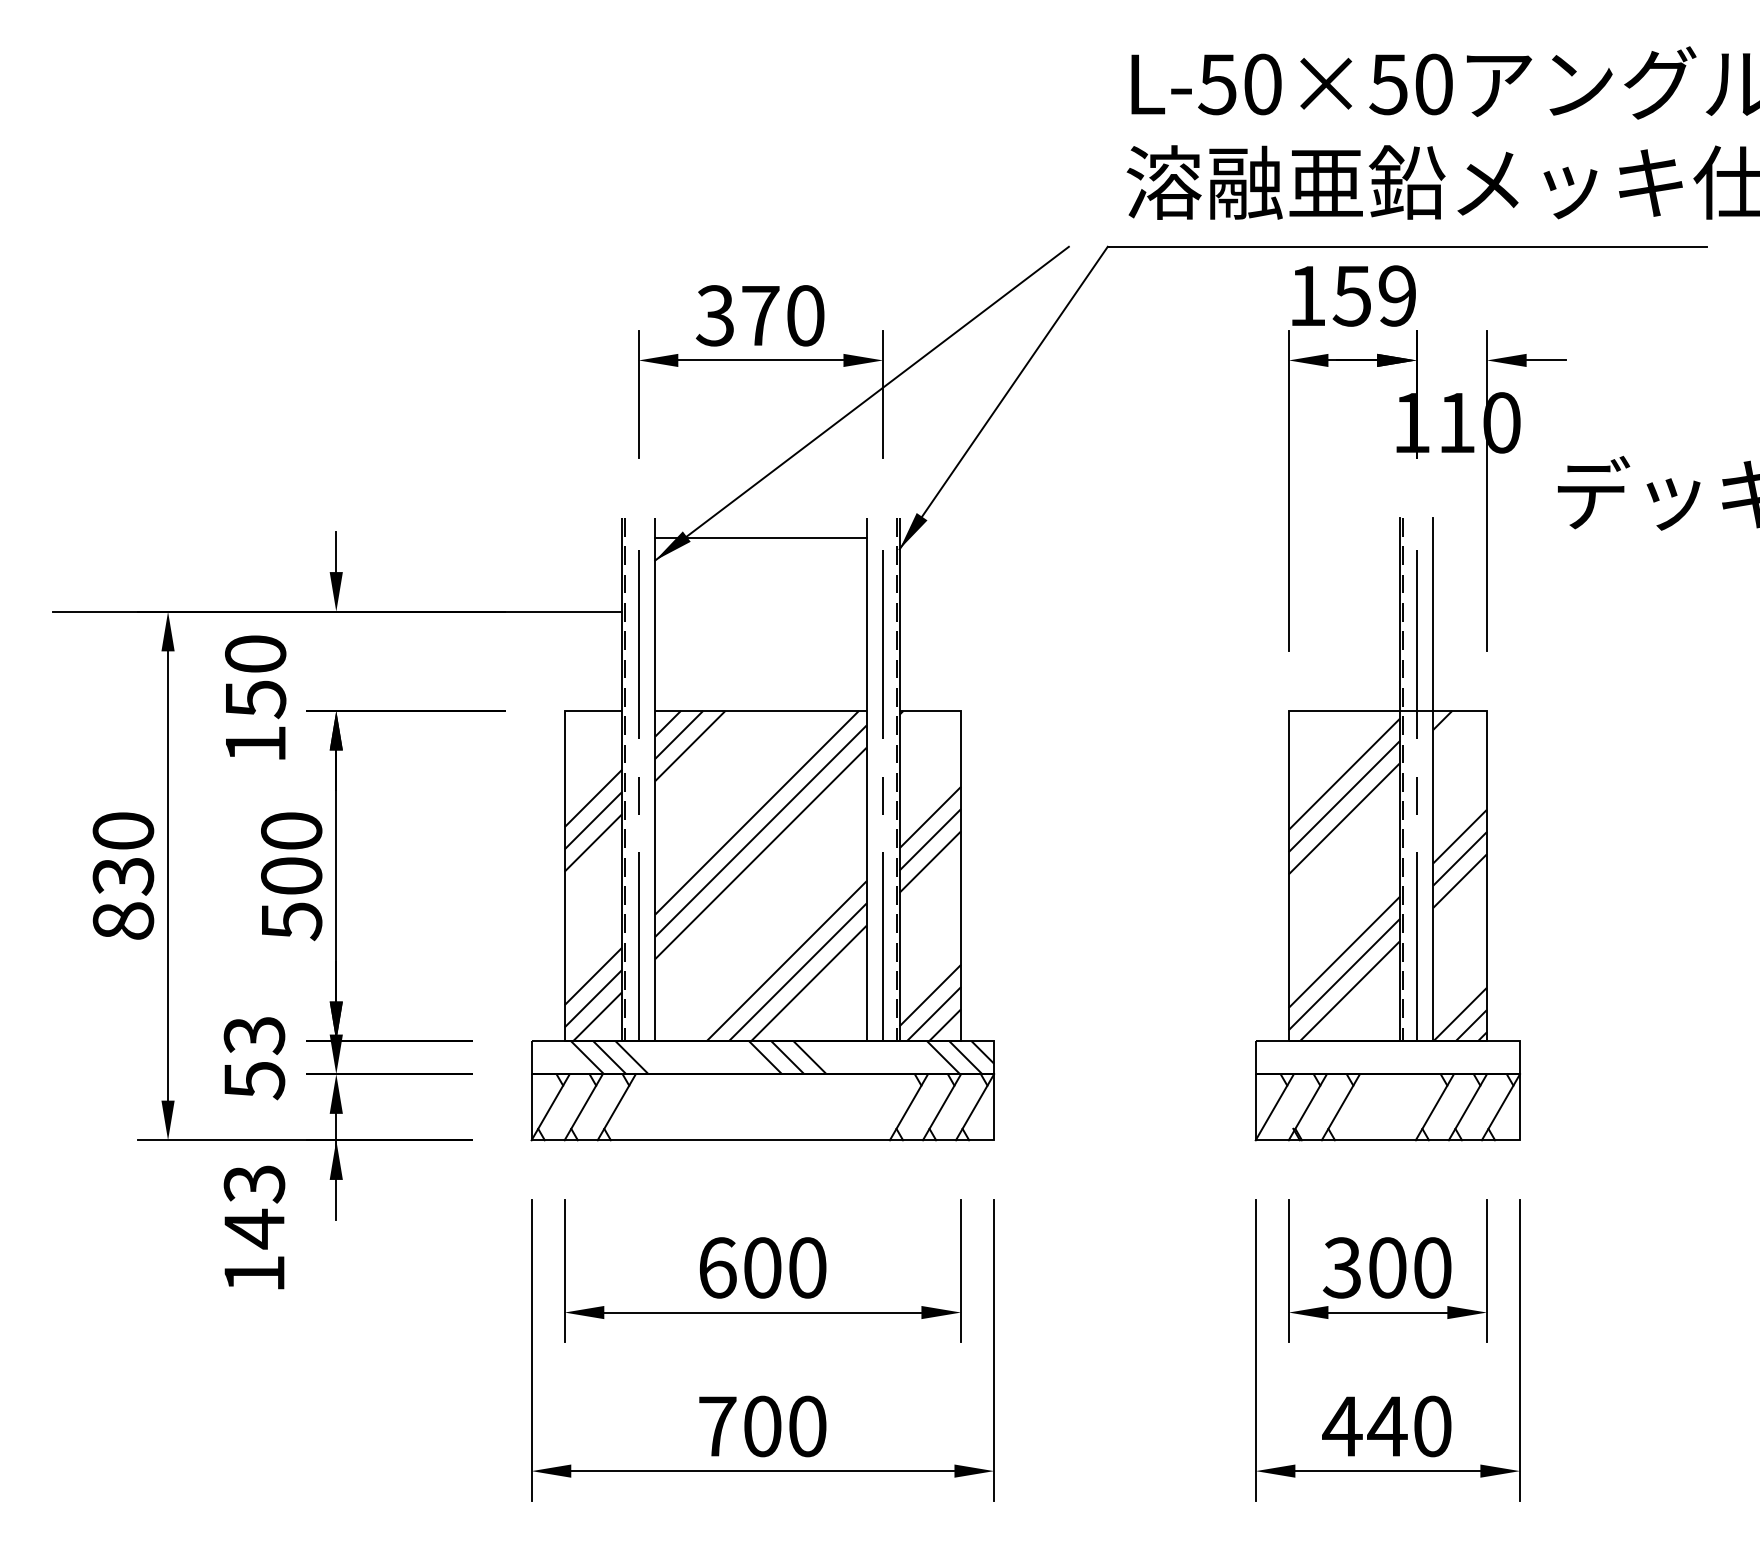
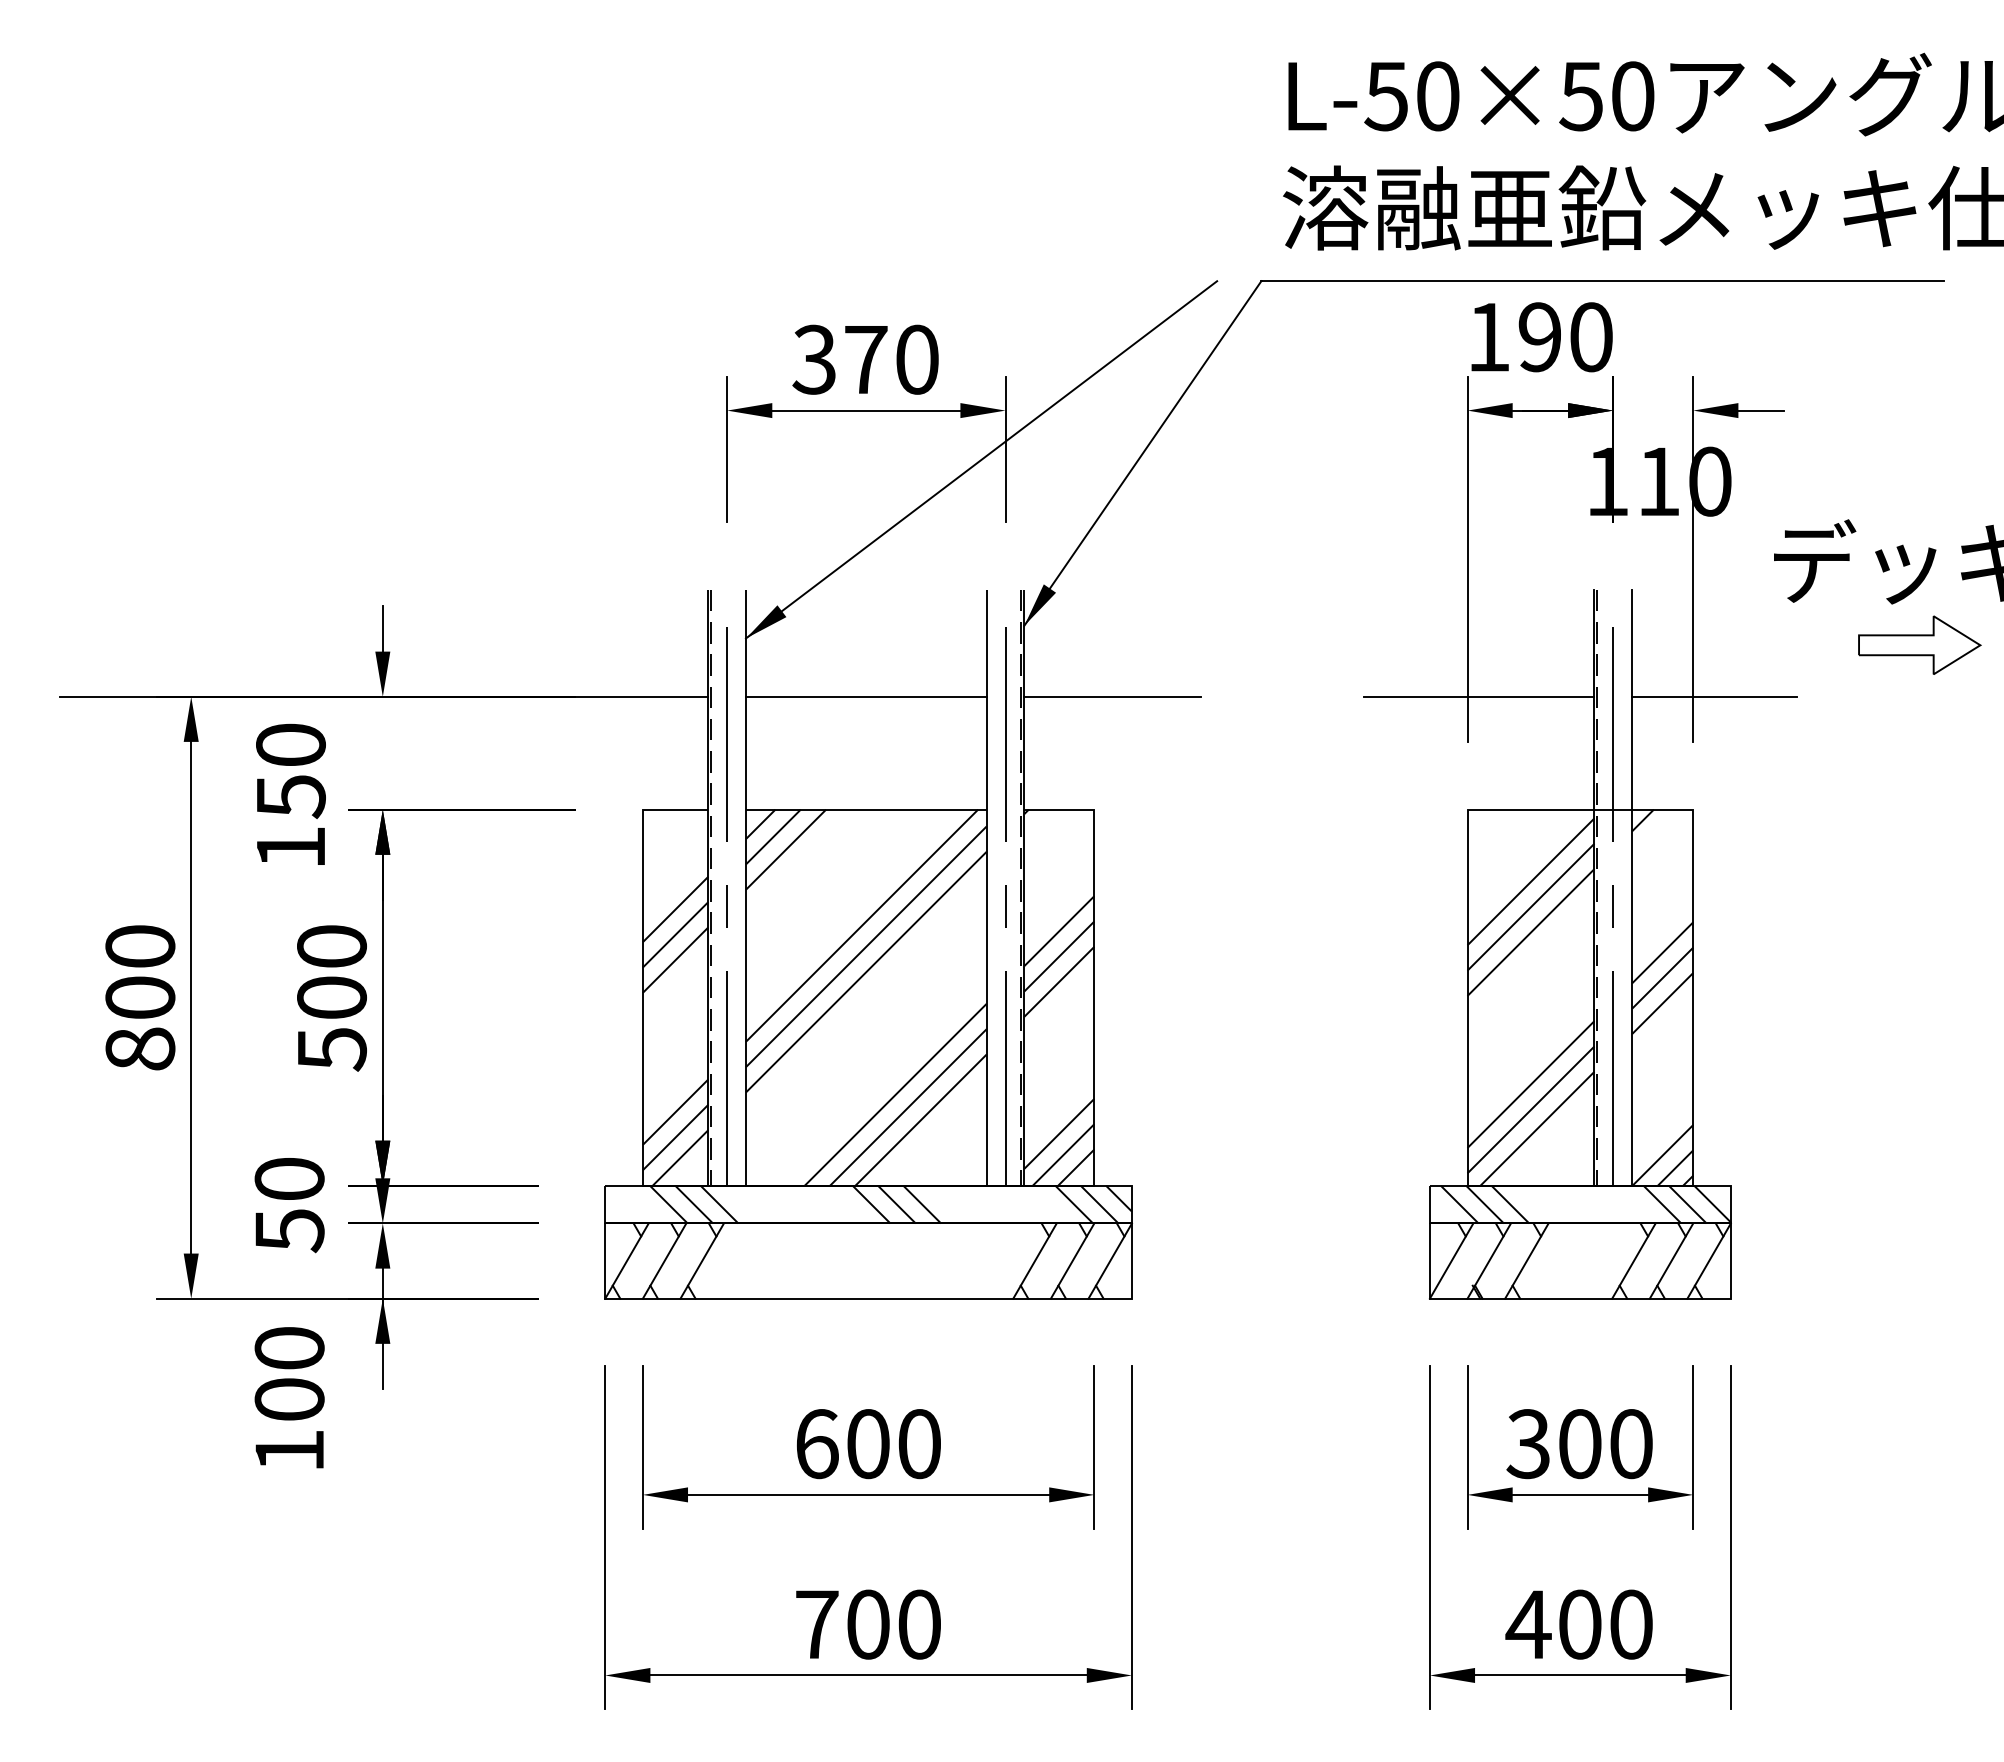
text: (1373, 296) -> (1564, 337), 159 -> 190
line: (760, 537) -> (865, 696), moved
part: (1685, 565) -> (1919, 644), added
line: (977, 611) -> (1112, 696), added
line: (1299, 611) -> (1479, 696), added
line: (1505, 611) -> (1714, 696), added
text: (123, 876) -> (140, 998), 830 -> 800
text: (254, 1035) -> (289, 1179), 53 -> 50
hatch: (1392, 1057) -> (1585, 1204), added
text: (254, 1207) -> (289, 1375), 143 -> 100
text: (1387, 1426) -> (1579, 1624), 440 -> 400

